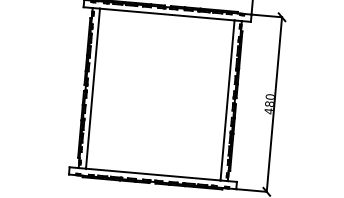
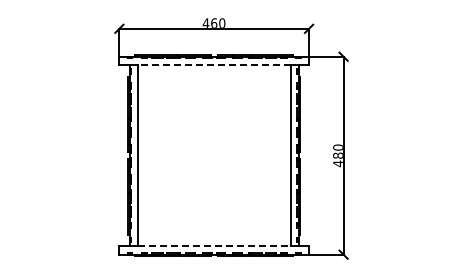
line: (166, 14) -> (213, 65), solid -> dashed
line: (153, 174) -> (214, 246), solid -> dashed

